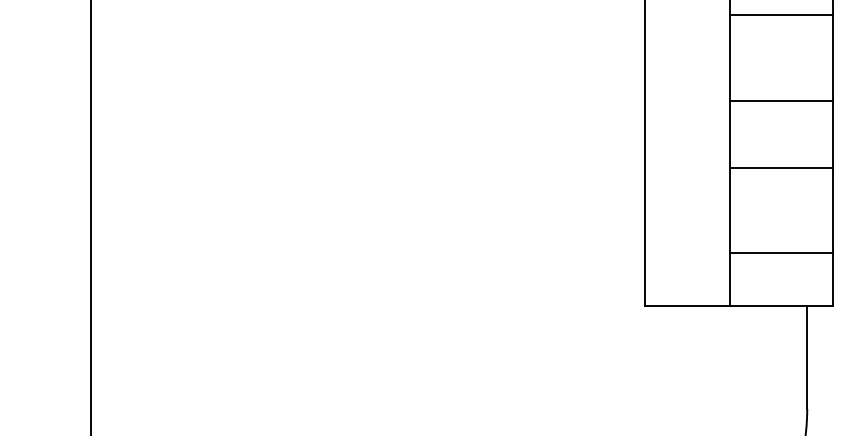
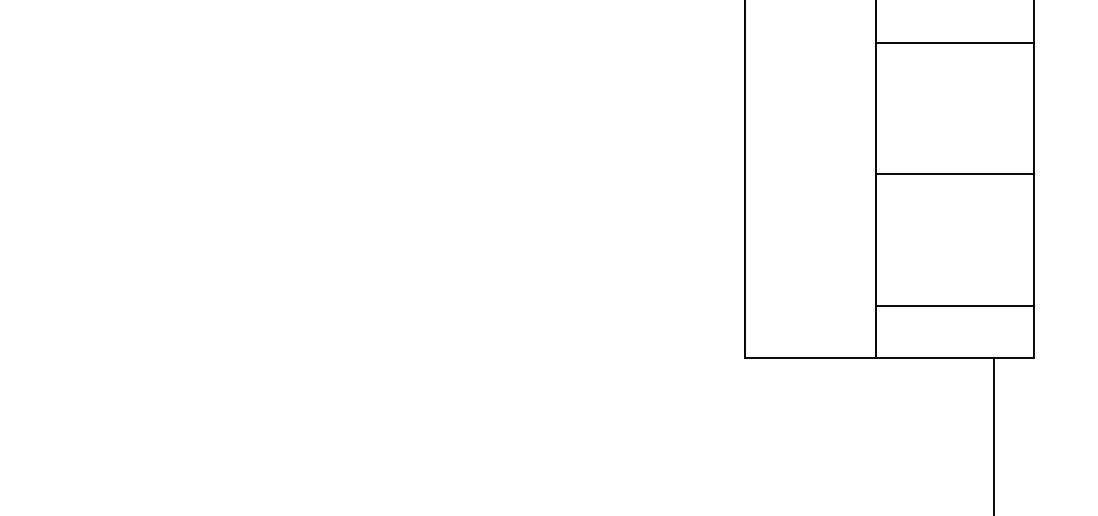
line: (781, 168) -> (954, 174), moved
line: (781, 253) -> (954, 305), moved

